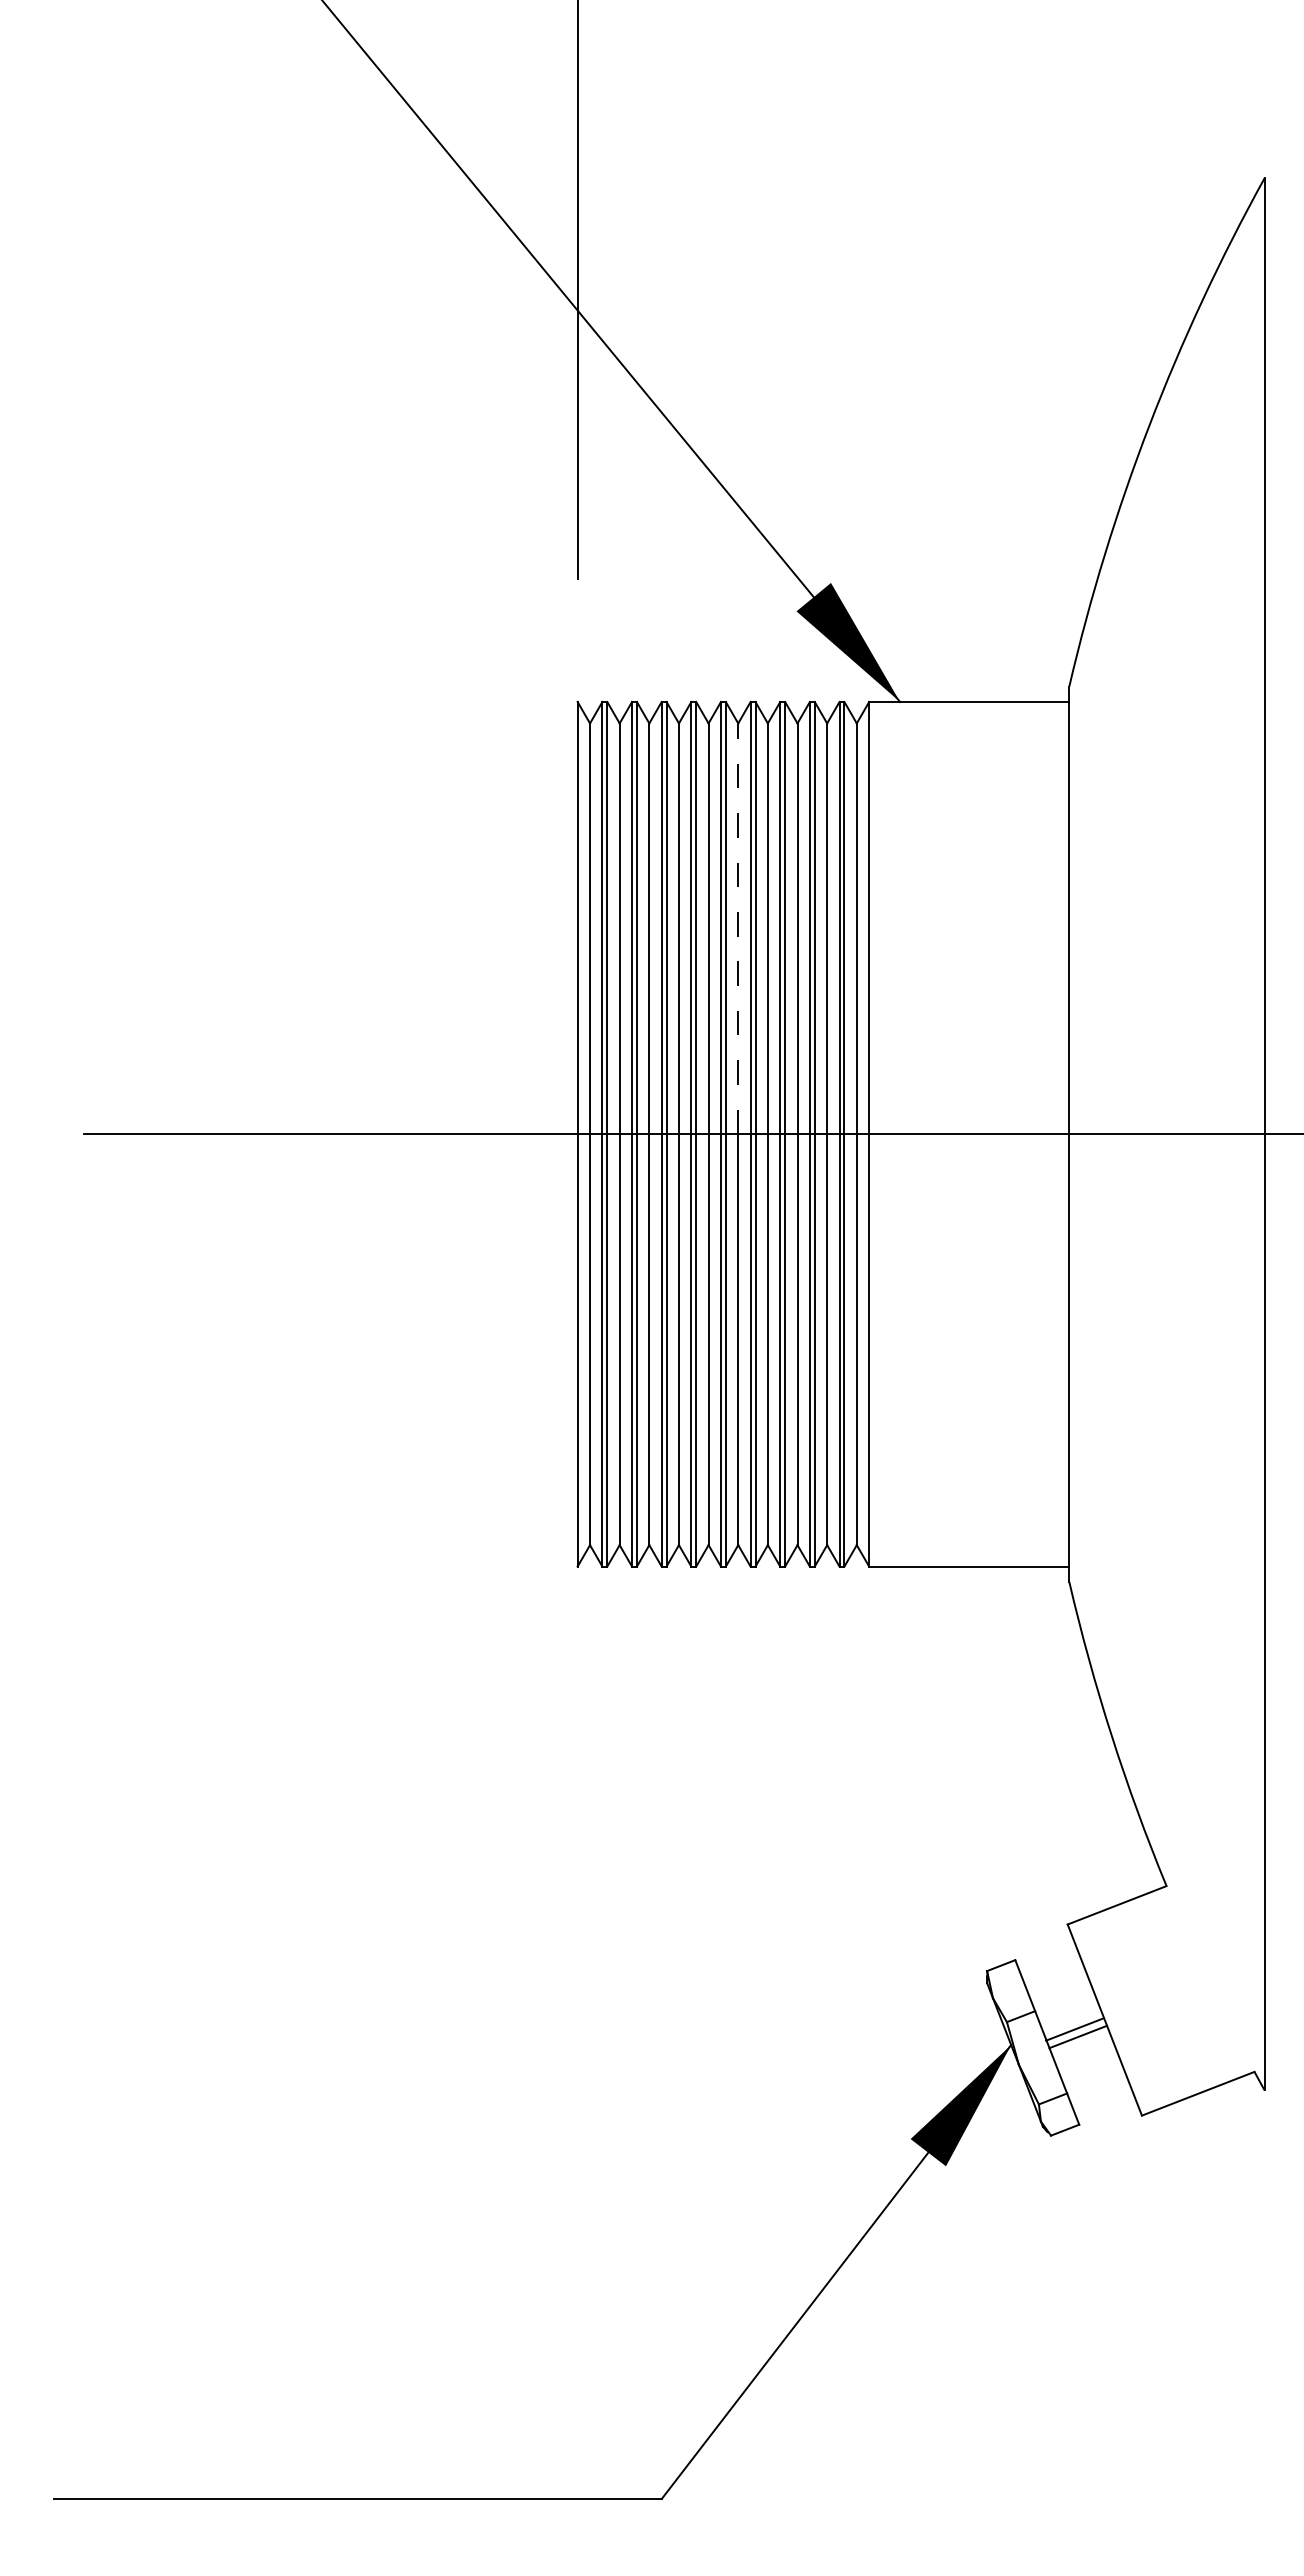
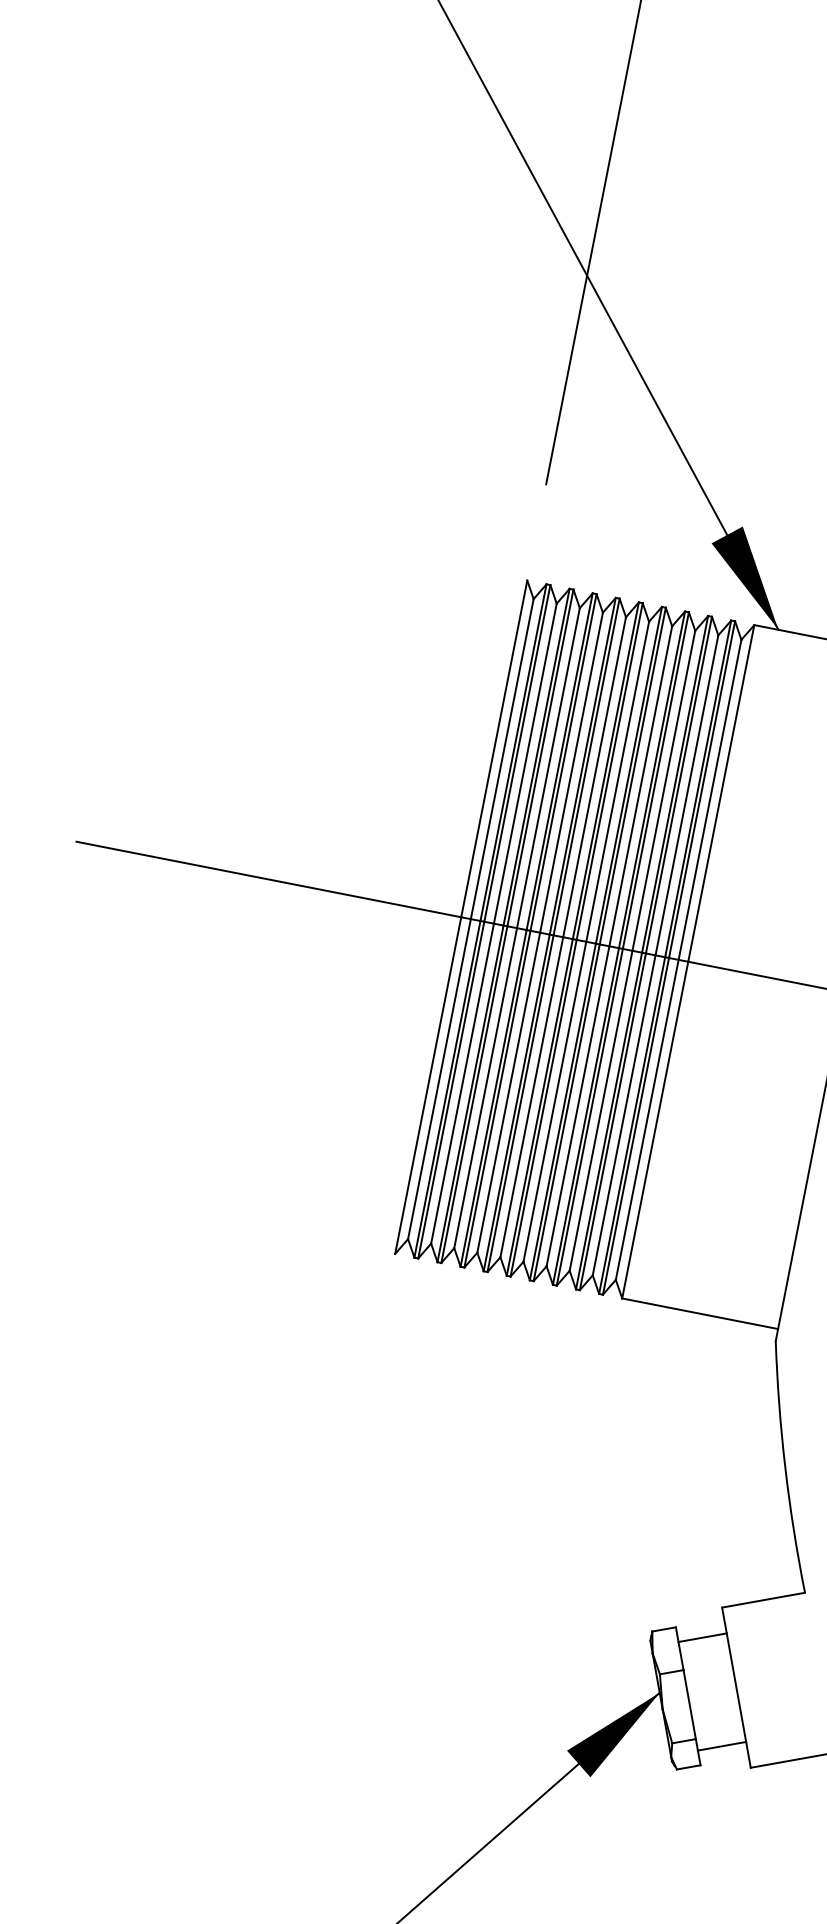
line: (738, 928) -> (617, 781), dashed -> solid
line: (1074, 2029) -> (702, 1637), moved
line: (1078, 2036) -> (722, 1745), moved

